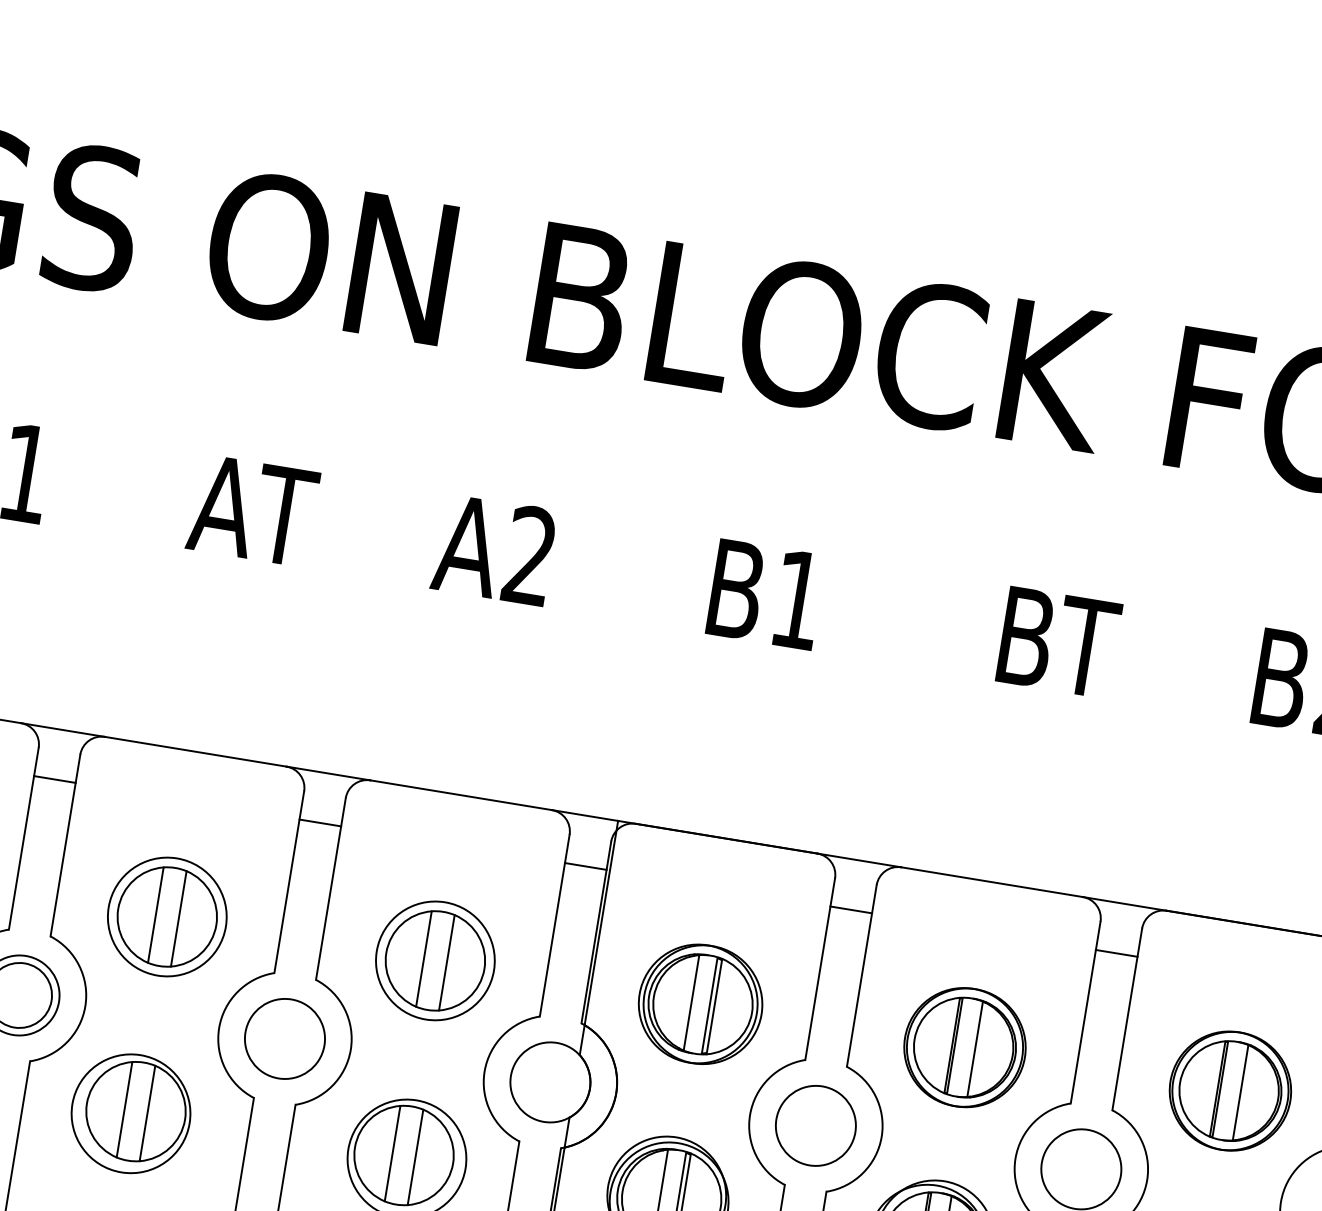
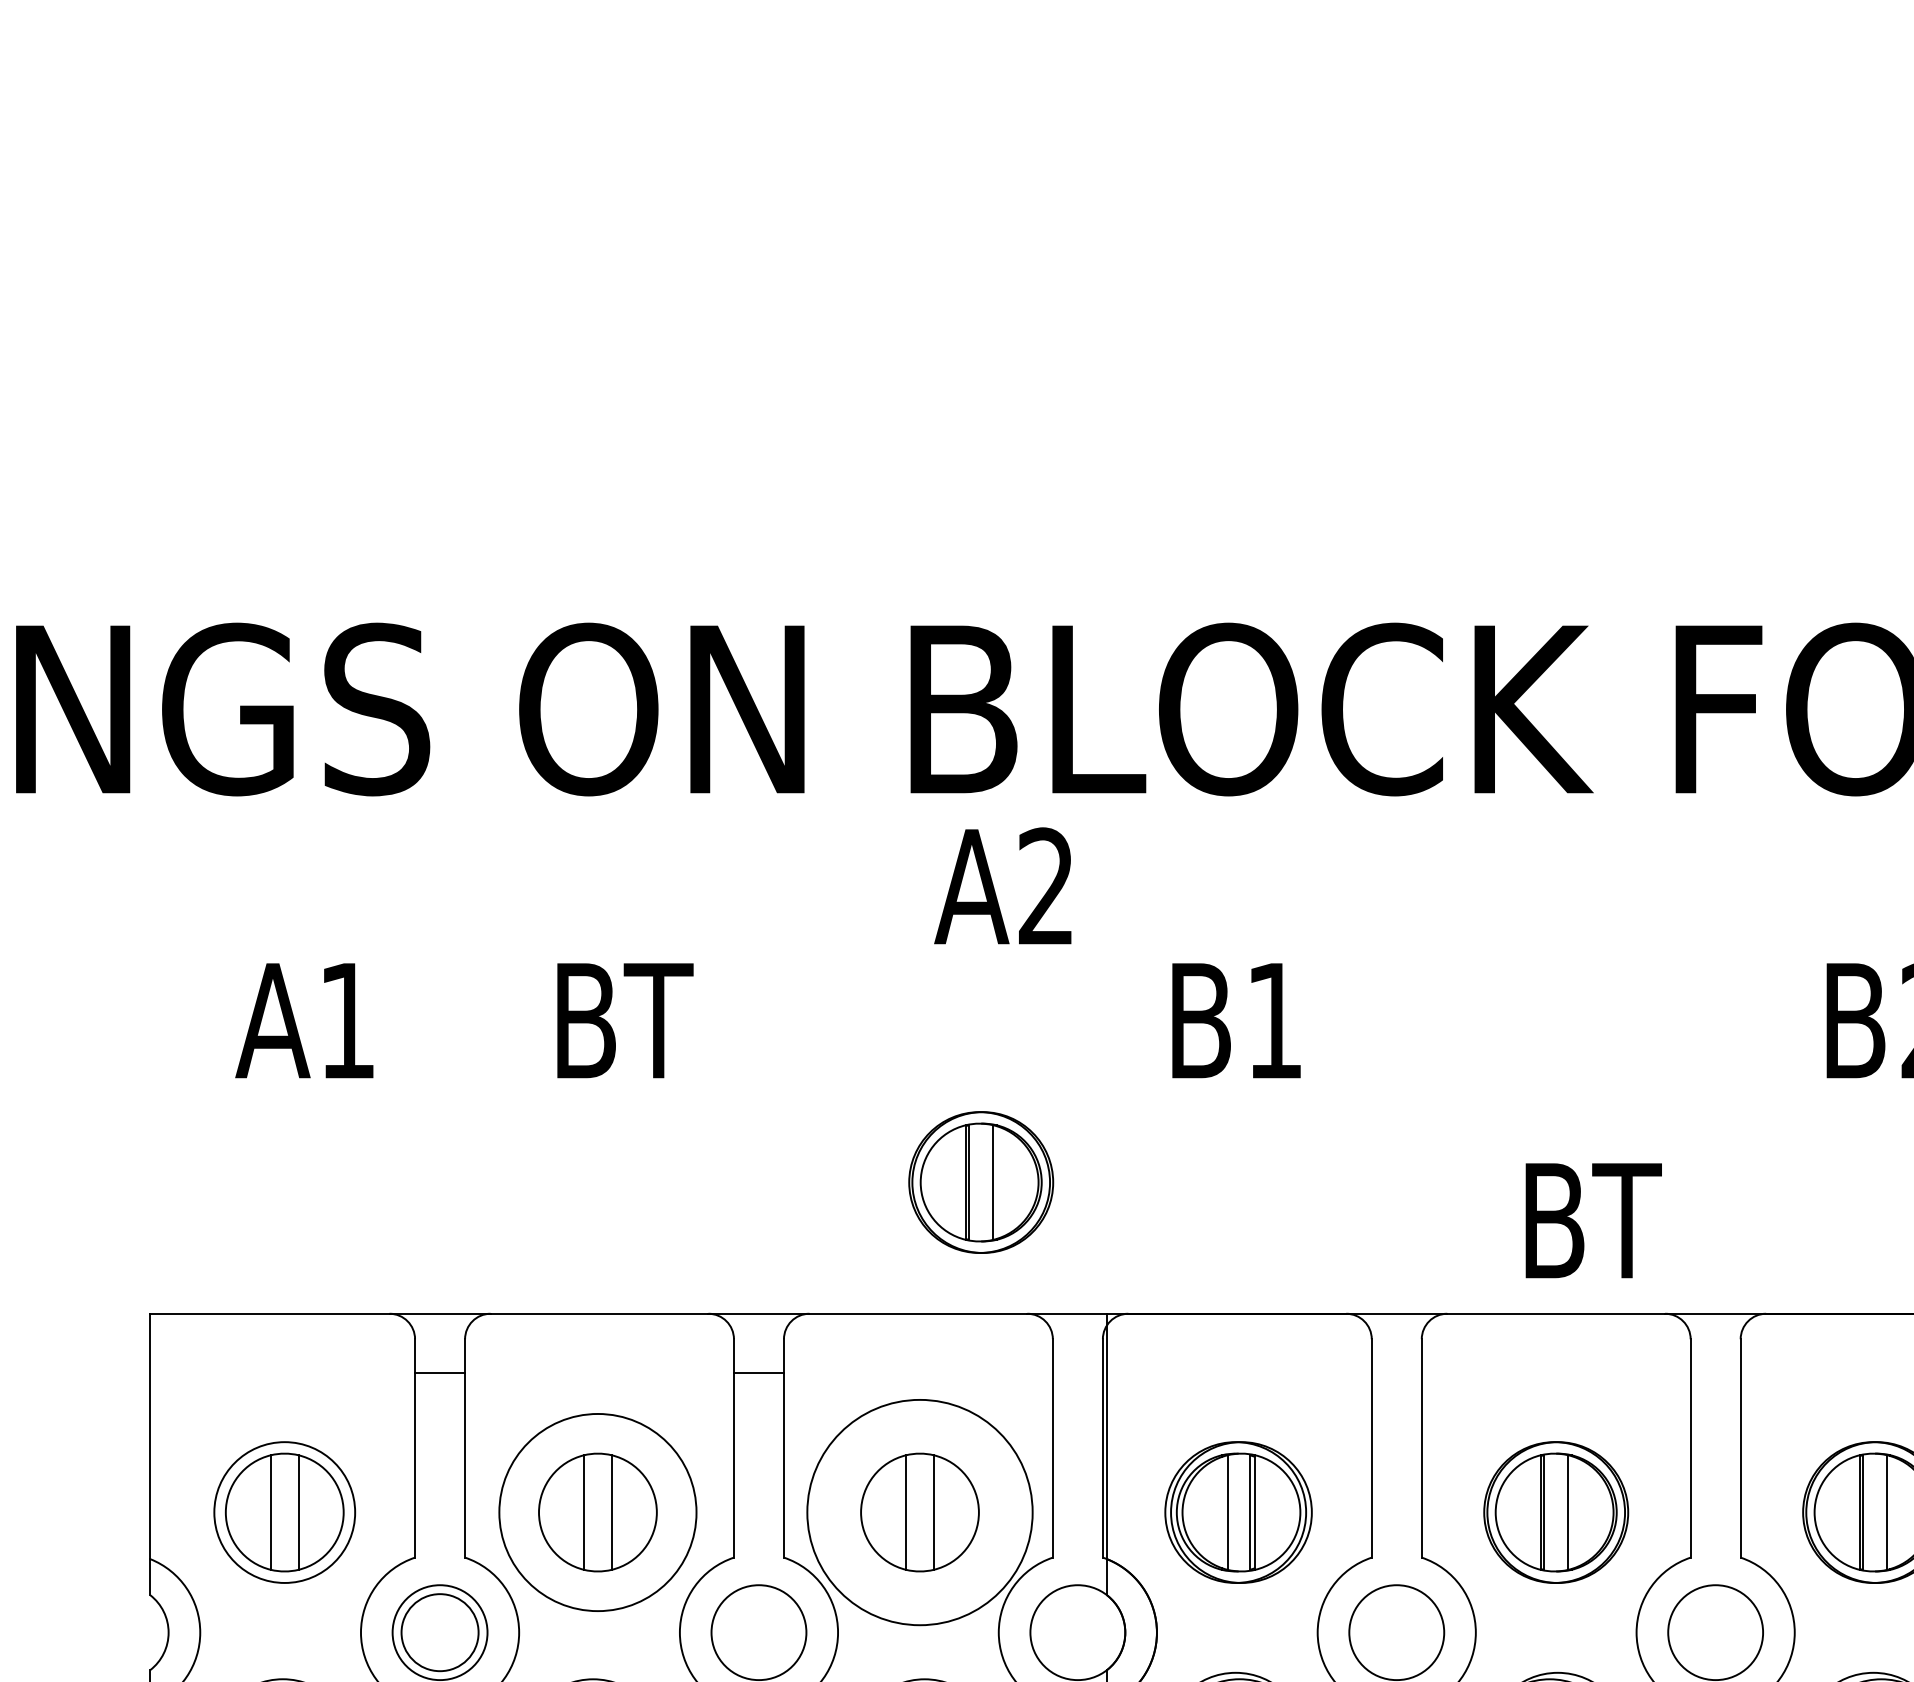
text: (253, 510) -> (620, 1020), AT -> BT
text: (493, 549) -> (1002, 885), moved
text: (1058, 642) -> (1593, 1220), moved
part: (531, 694) -> (981, 1182), added
line: (585, 866) -> (1077, 1373), removed
line: (850, 910) -> (1396, 1373), removed
circle: (166, 916) -> (597, 1512), size x1.4
line: (1116, 953) -> (1715, 1373), removed
circle: (434, 960) -> (919, 1512), size x1.6

